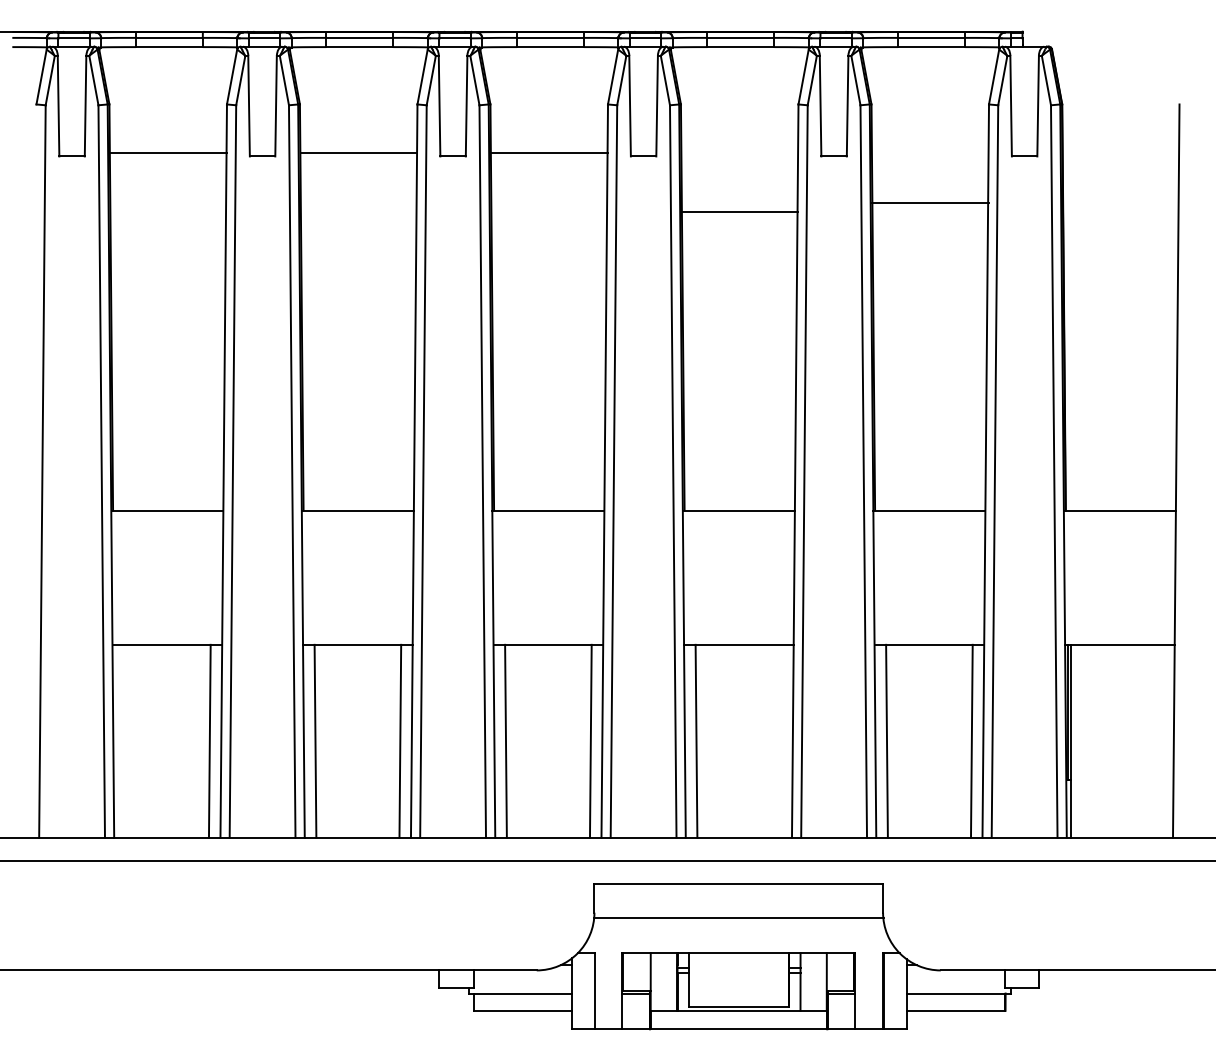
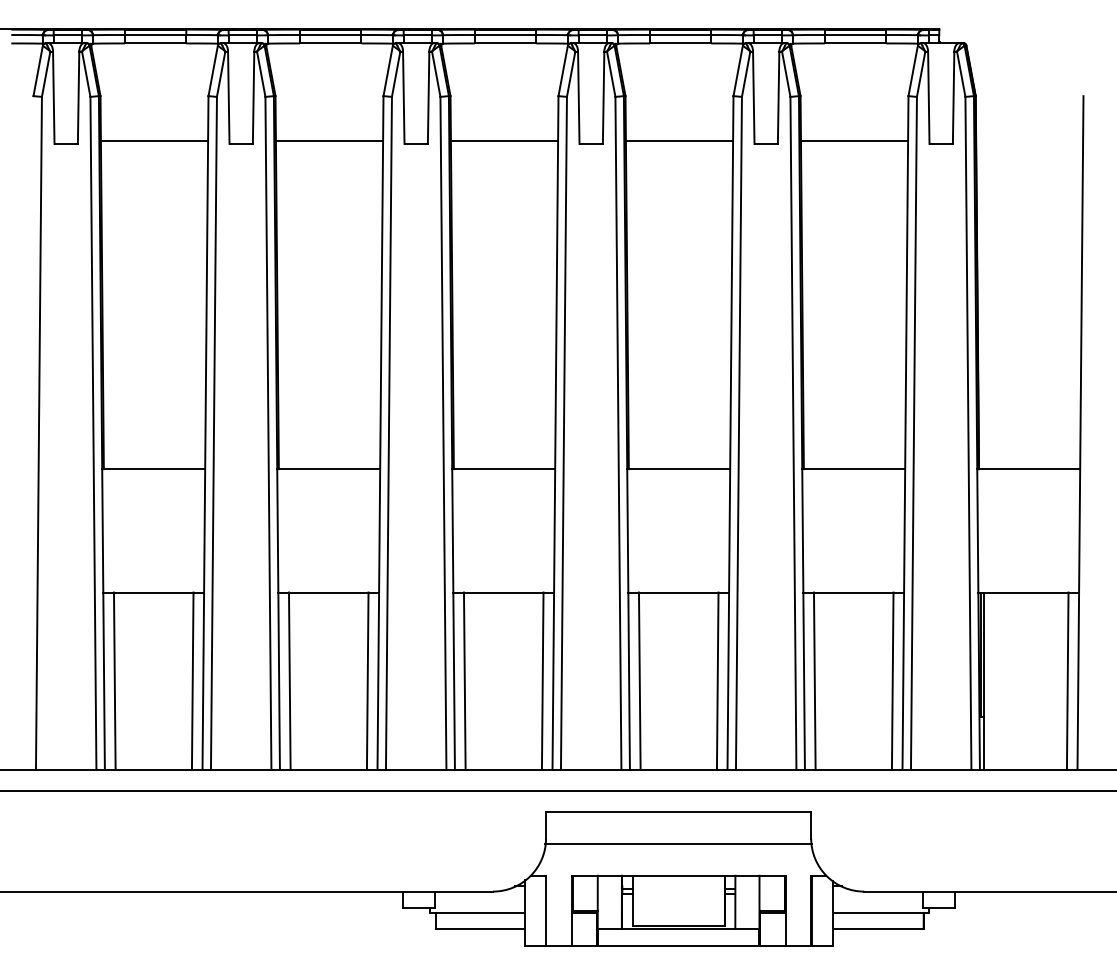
line: (930, 202) -> (854, 140), moved
line: (739, 211) -> (679, 140), moved
line: (124, 740) -> (114, 680), added
line: (781, 740) -> (717, 680), added
line: (1162, 740) -> (1067, 680), added

